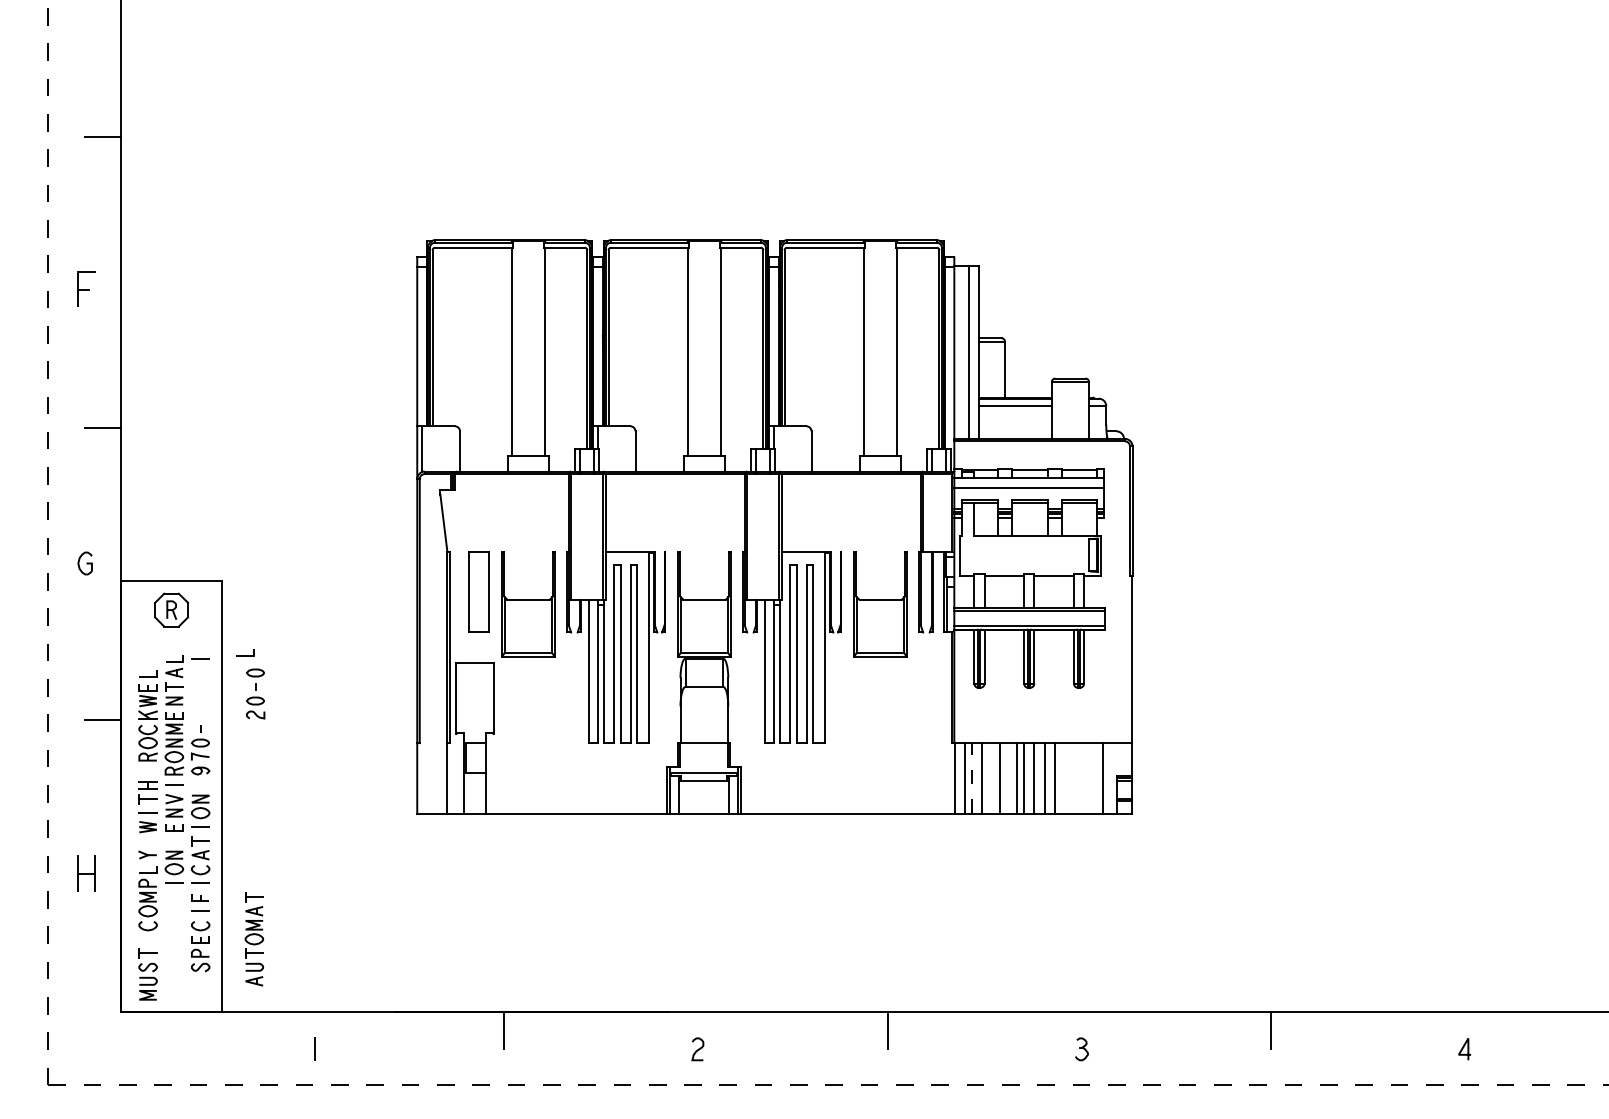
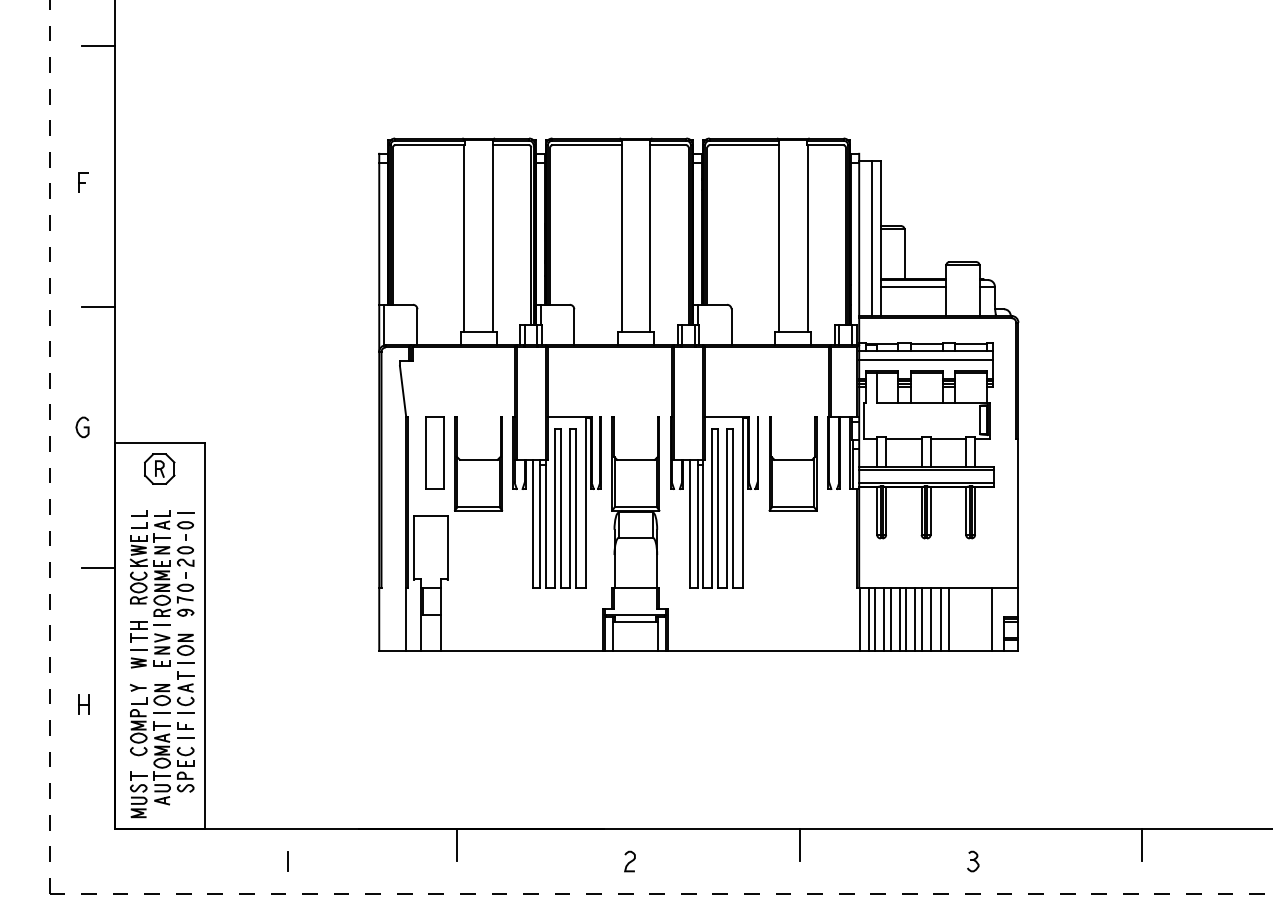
part: (85, 289) -> (82, 182), size x0.62
line: (245, 655) -> (139, 514), moved
part: (255, 693) -> (185, 543), moved
line: (972, 777) -> (875, 618), dashed -> solid
line: (989, 778) -> (890, 619), added
line: (1006, 778) -> (905, 619), added
part: (86, 873) -> (83, 704), size x0.62
part: (253, 939) -> (161, 763), moved

